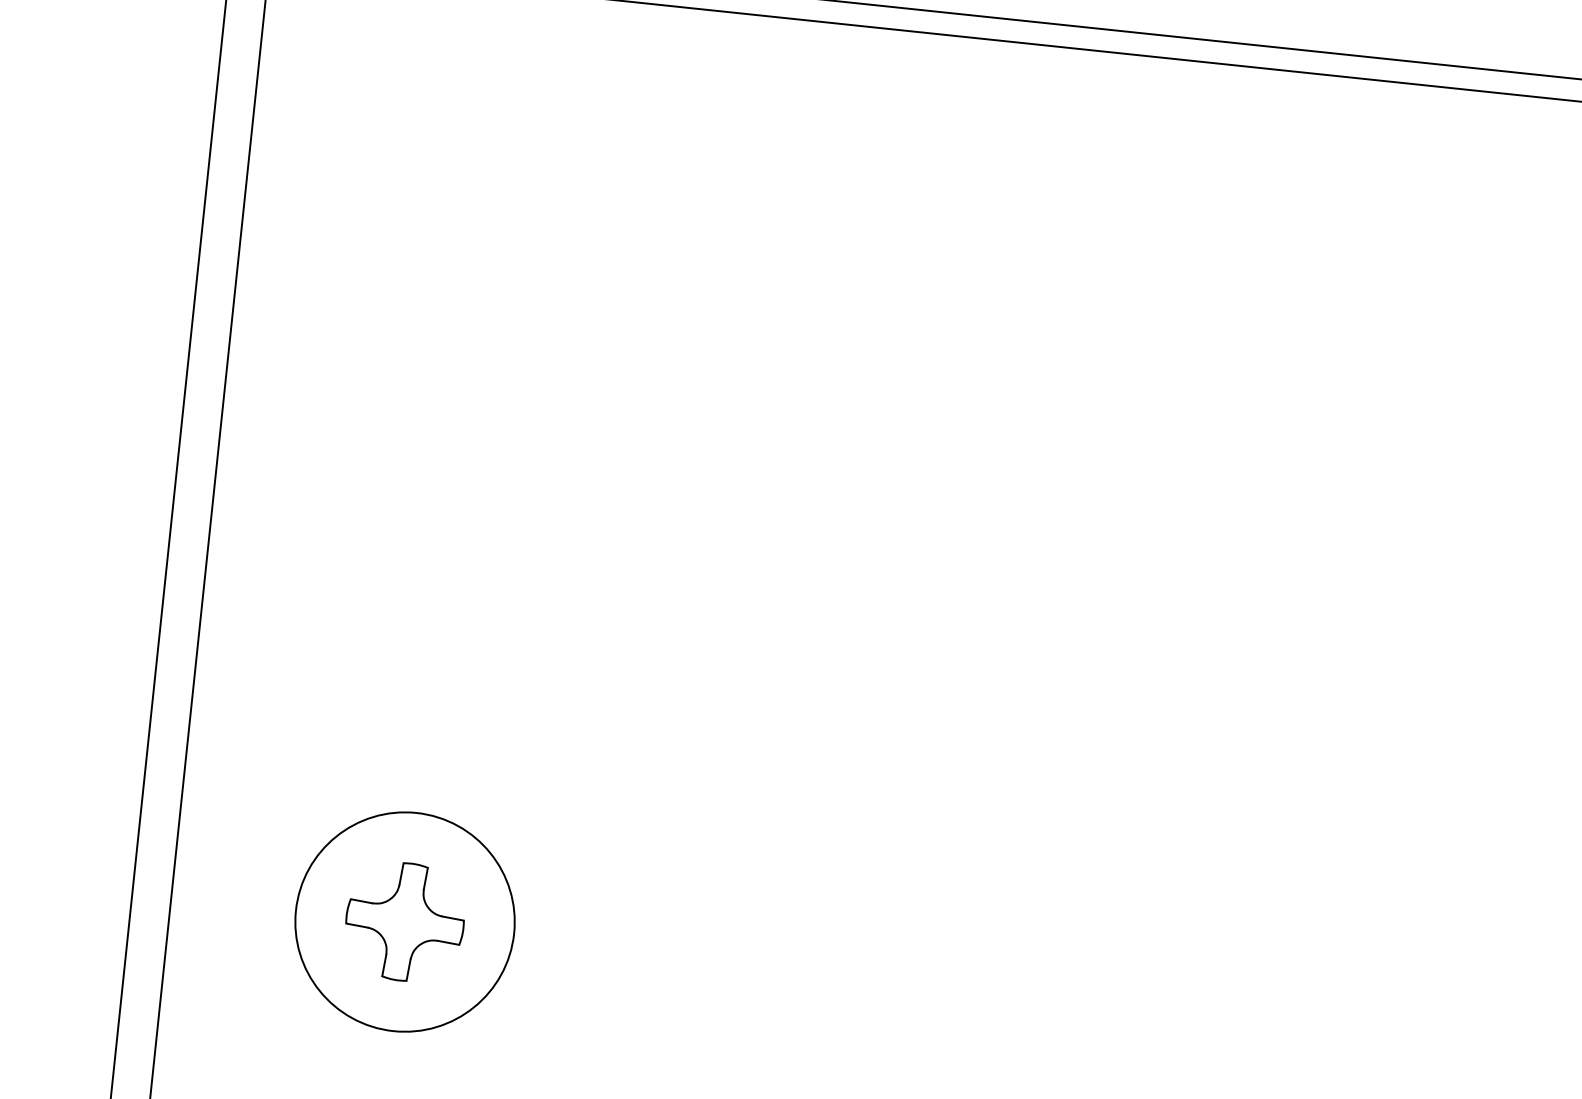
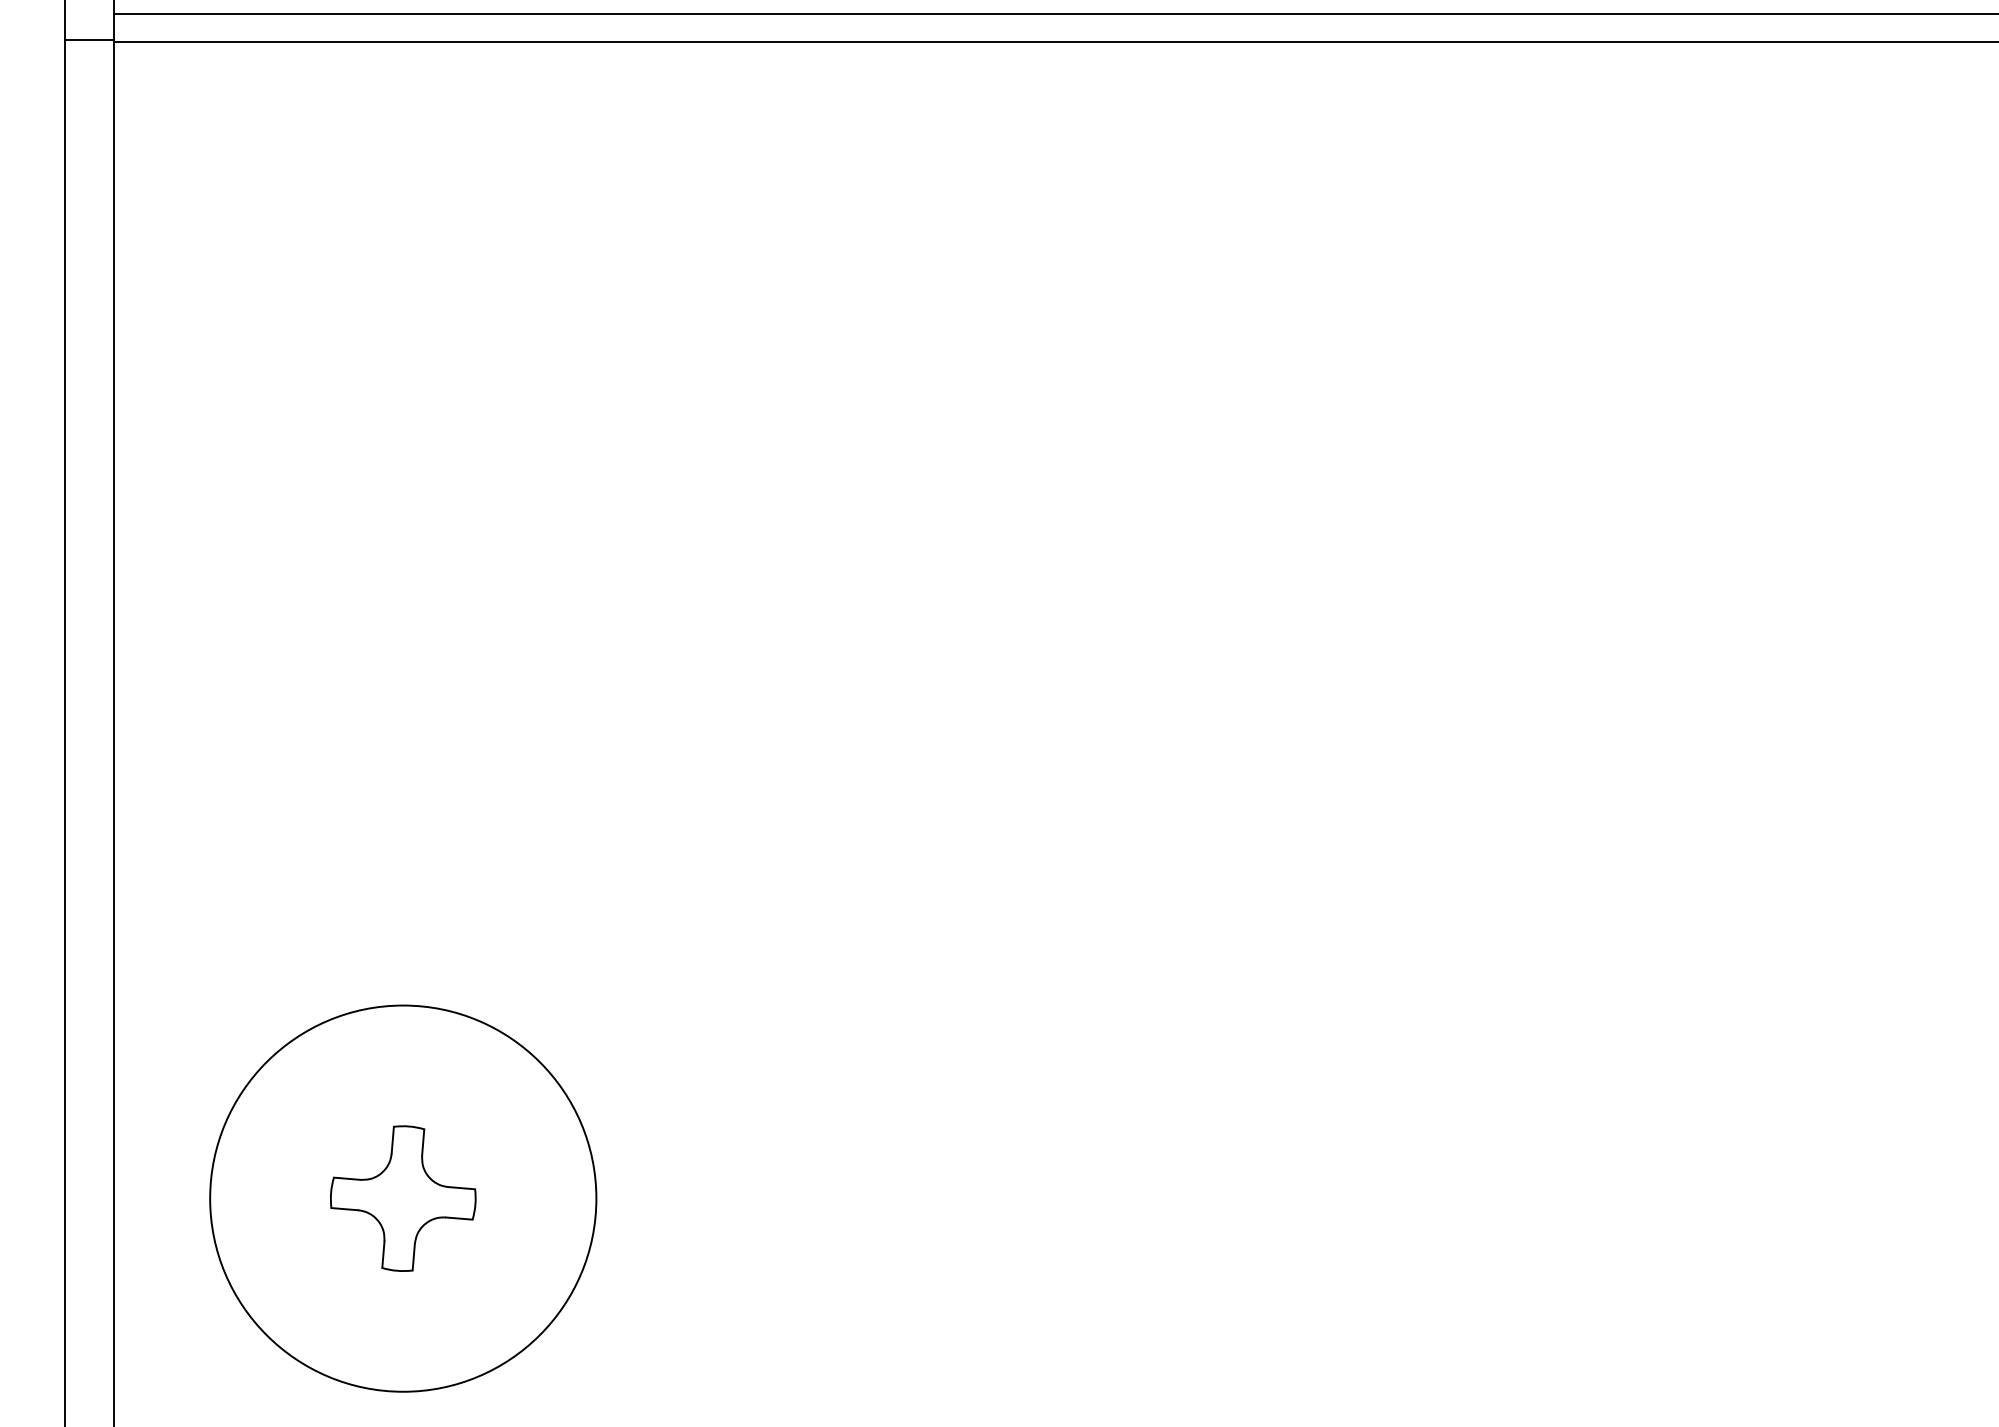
circle: (405, 921) -> (403, 1198), size x1.43

